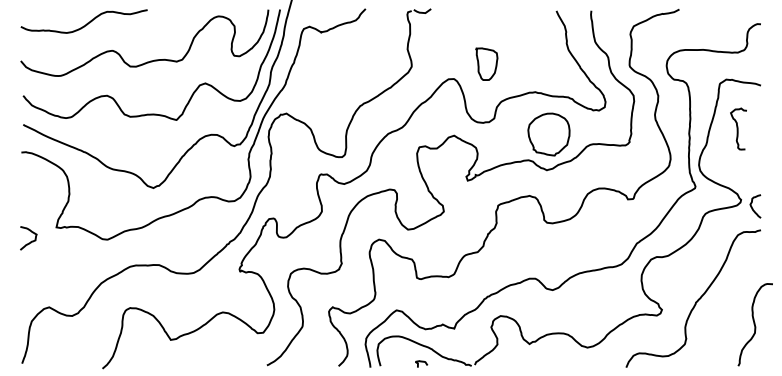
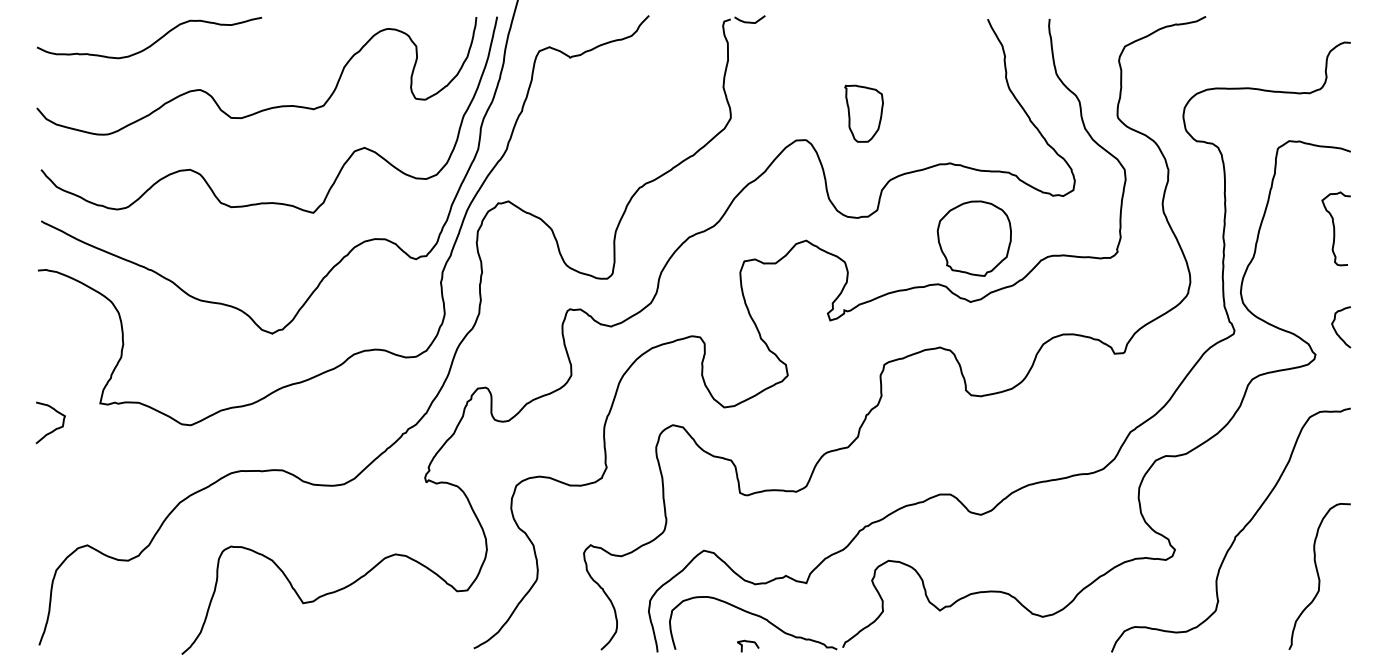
curve: (738, 128) -> (1335, 227), moved
curve: (753, 208) -> (1337, 330), moved
curve: (754, 324) -> (1317, 575), moved

